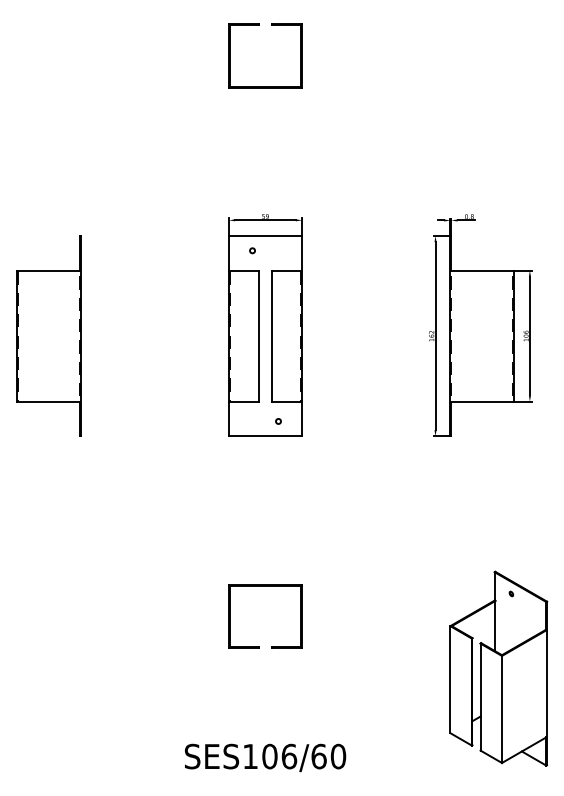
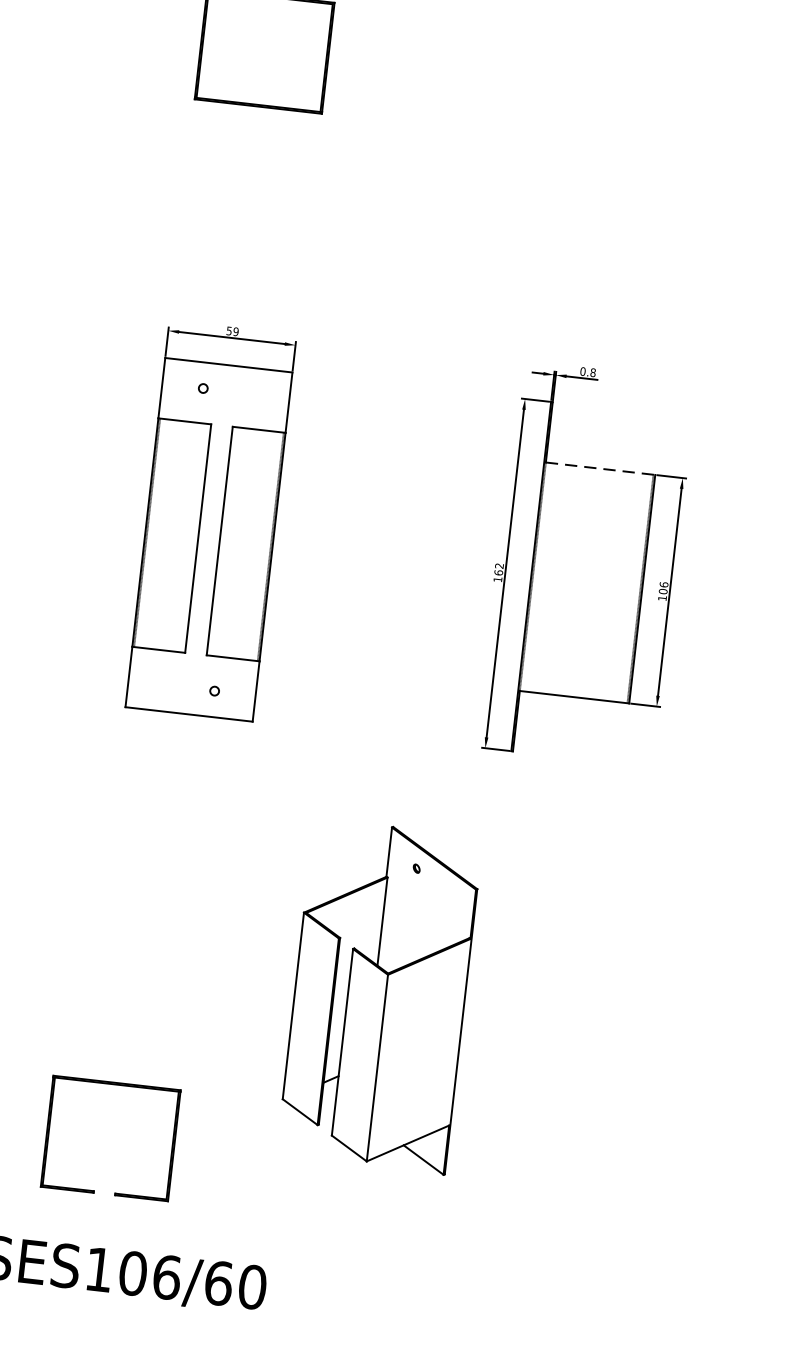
line: (483, 270) -> (601, 468), solid -> dashed
part: (265, 586) -> (116, 1086), moved
part: (498, 668) -> (379, 996), moved

